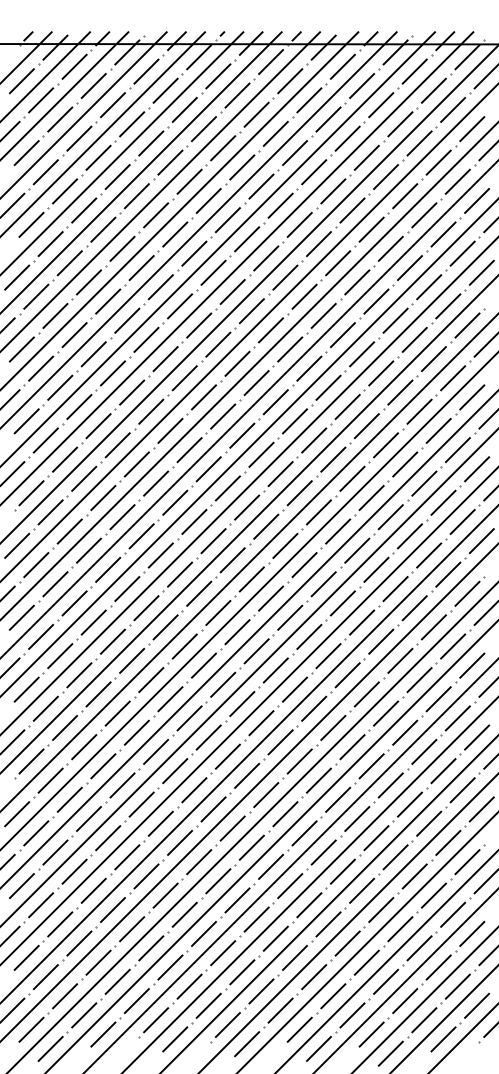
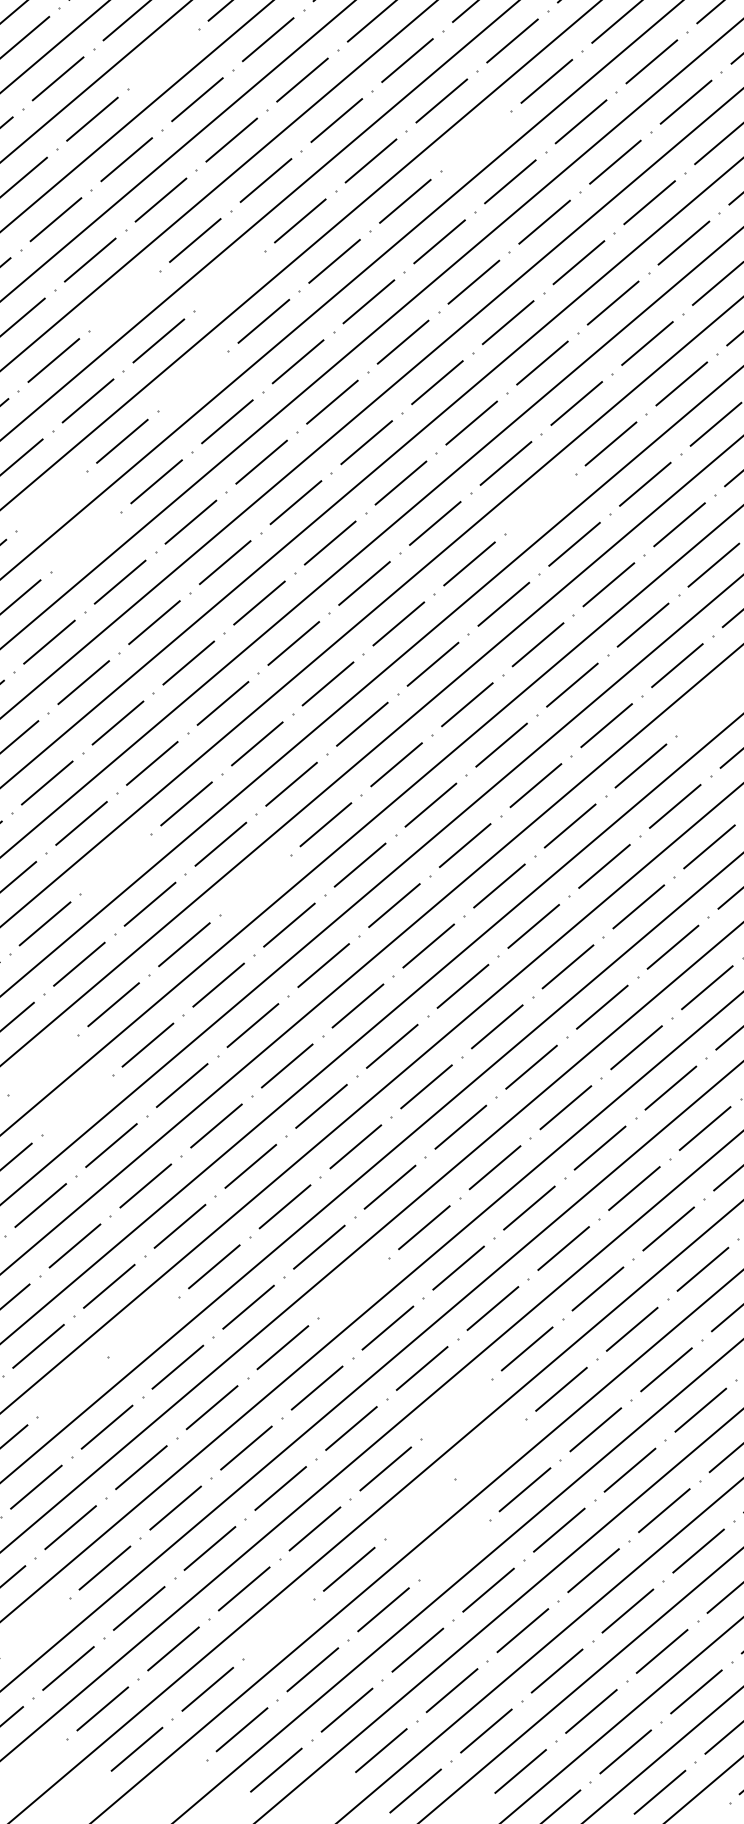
line: (117, 177) -> (162, 60), removed
line: (280, 205) -> (475, 140), removed
line: (160, 287) -> (228, 281), removed
line: (108, 301) -> (125, 300), removed
line: (146, 339) -> (193, 380), removed
line: (328, 387) -> (540, 503), removed
line: (79, 406) -> (51, 500), removed
line: (98, 426) -> (85, 542), removed
line: (424, 483) -> (711, 705), removed
line: (127, 589) -> (116, 864), removed
line: (199, 593) -> (255, 884), removed
line: (98, 694) -> (42, 1064), removed
line: (117, 713) -> (76, 1104), removed
line: (266, 795) -> (354, 1288), removed
line: (160, 823) -> (142, 1326), removed
line: (323, 852) -> (455, 1408), removed
line: (127, 857) -> (73, 1387), removed
line: (342, 871) -> (489, 1448), removed
line: (309, 905) -> (420, 1509), removed
line: (328, 924) -> (454, 1549), removed
line: (242, 972) -> (278, 1629), removed
line: (117, 981) -> (33, 1627), removed

